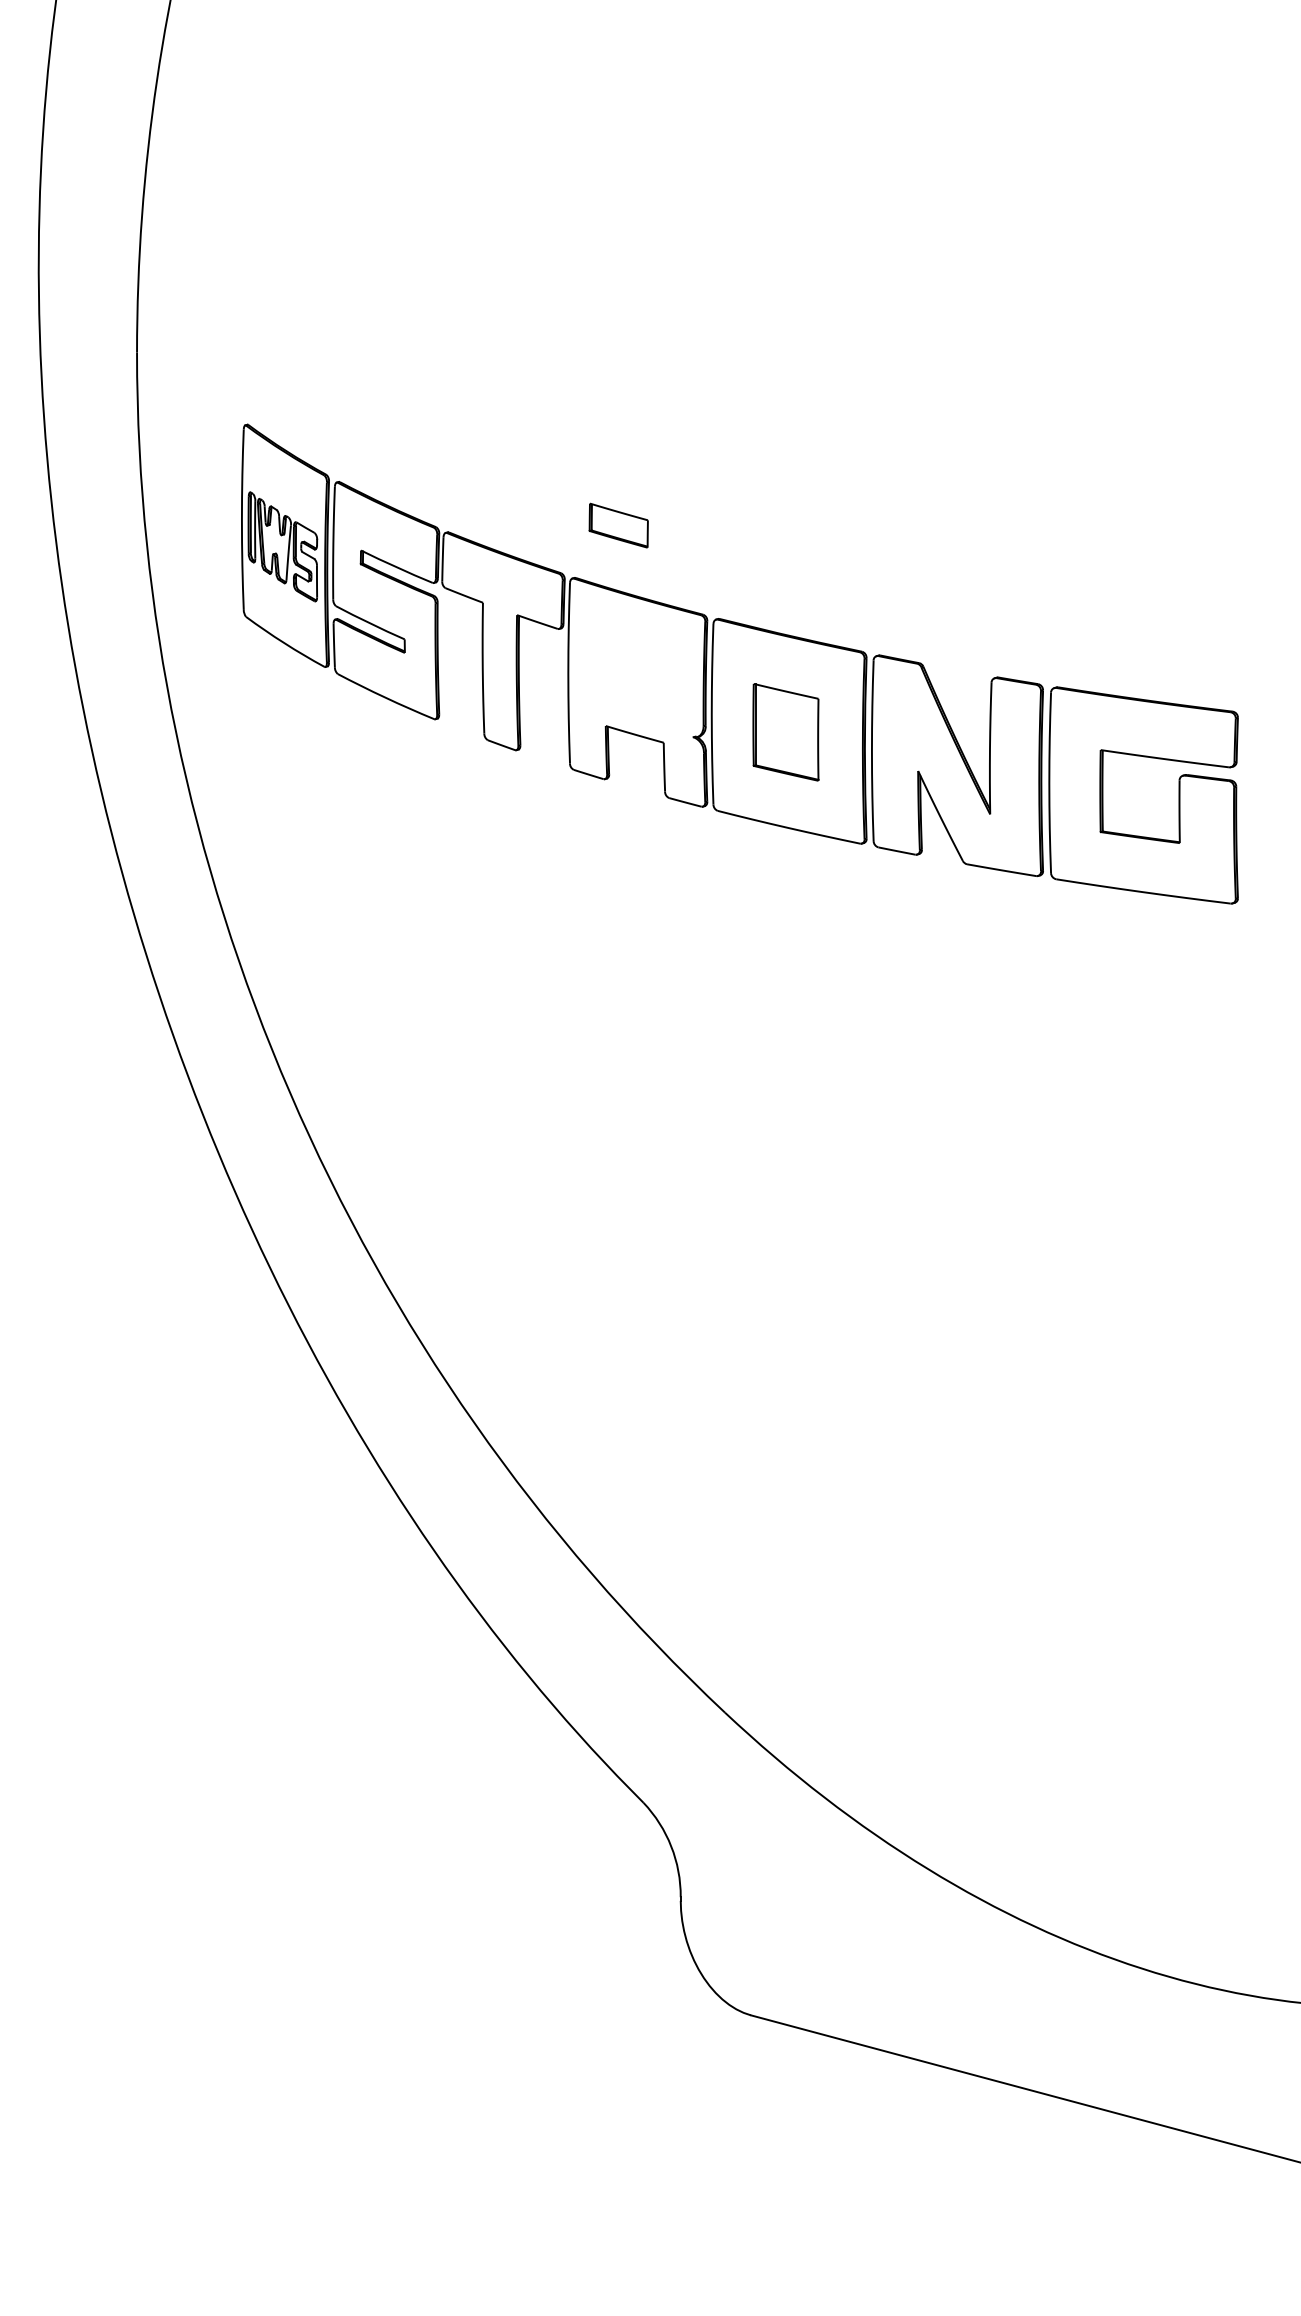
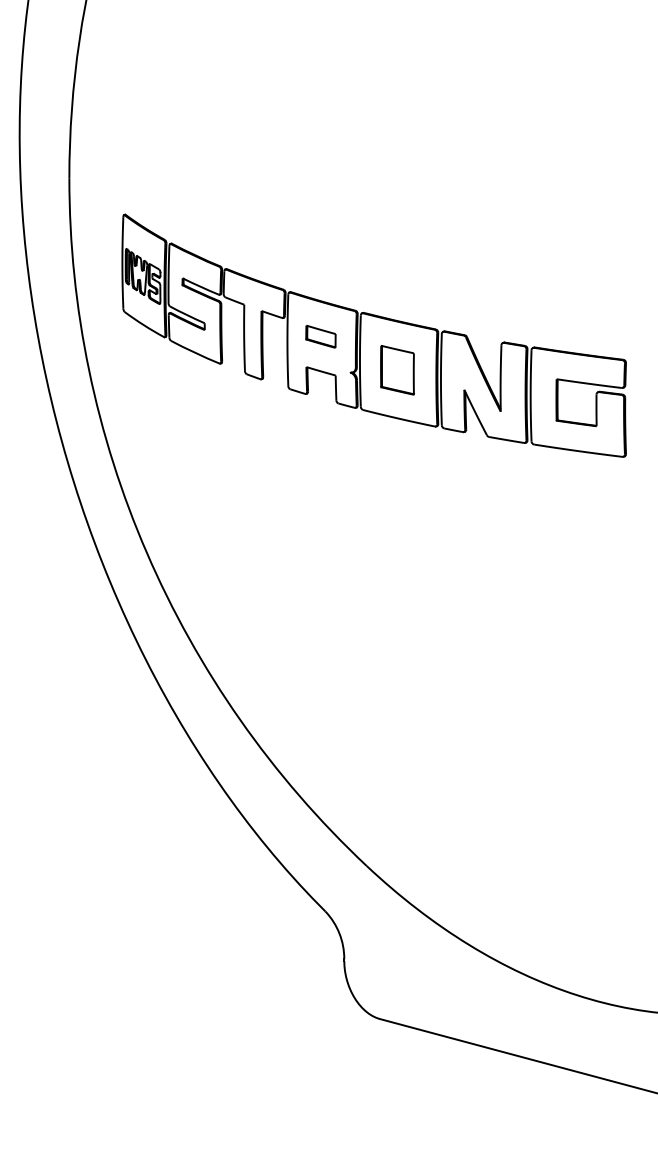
part: (617, 525) -> (320, 336), moved

